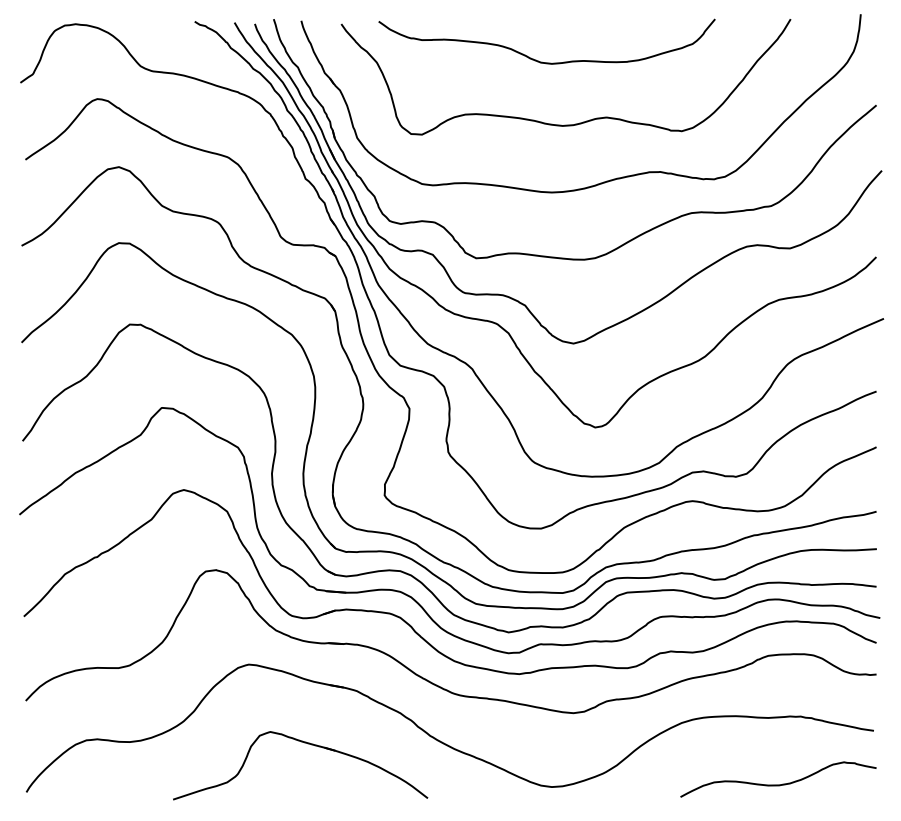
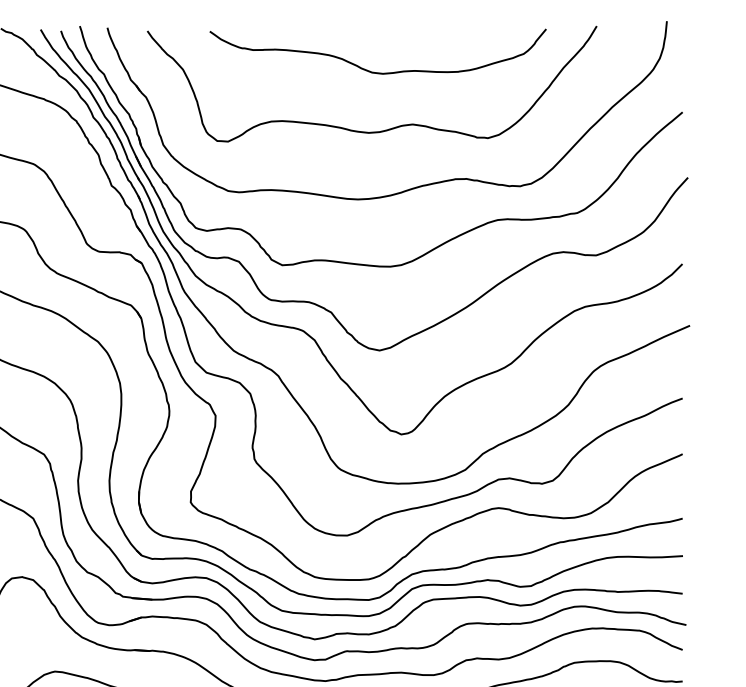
curve: (542, 61) -> (373, 71), moved

